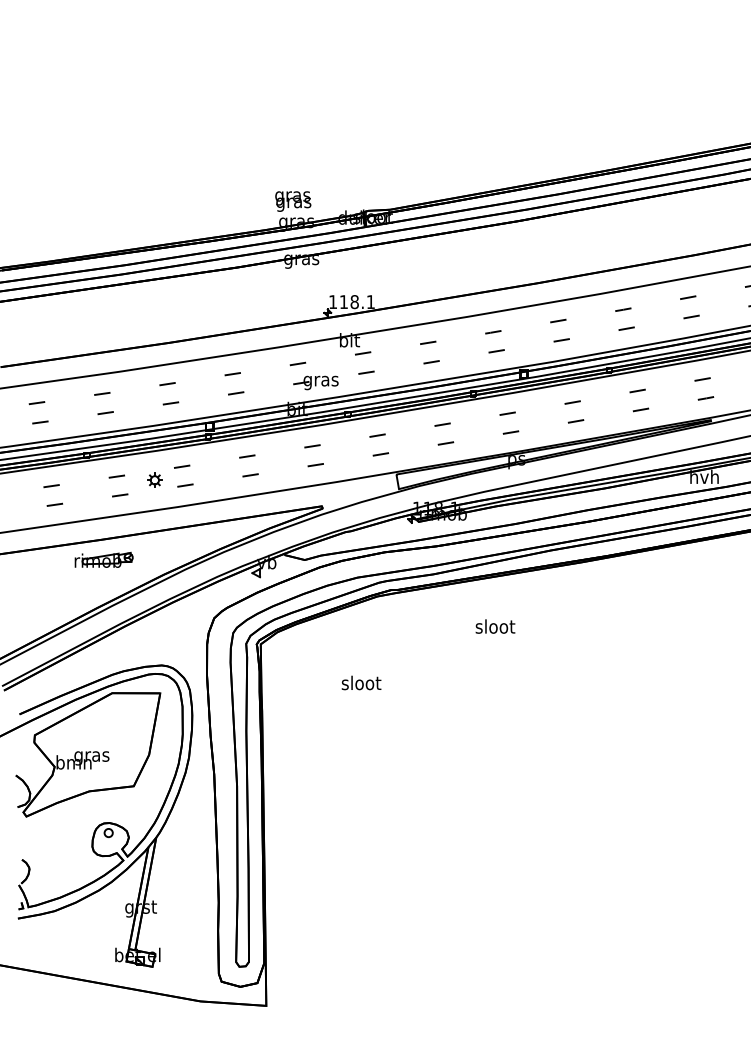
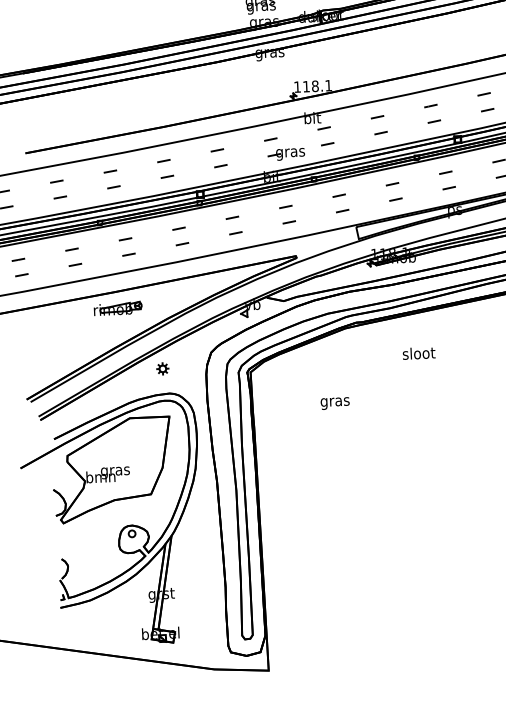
part: (154, 479) -> (162, 368), moved
text: (495, 626) -> (419, 353), moved
text: (361, 684) -> (335, 401), sloot -> gras

